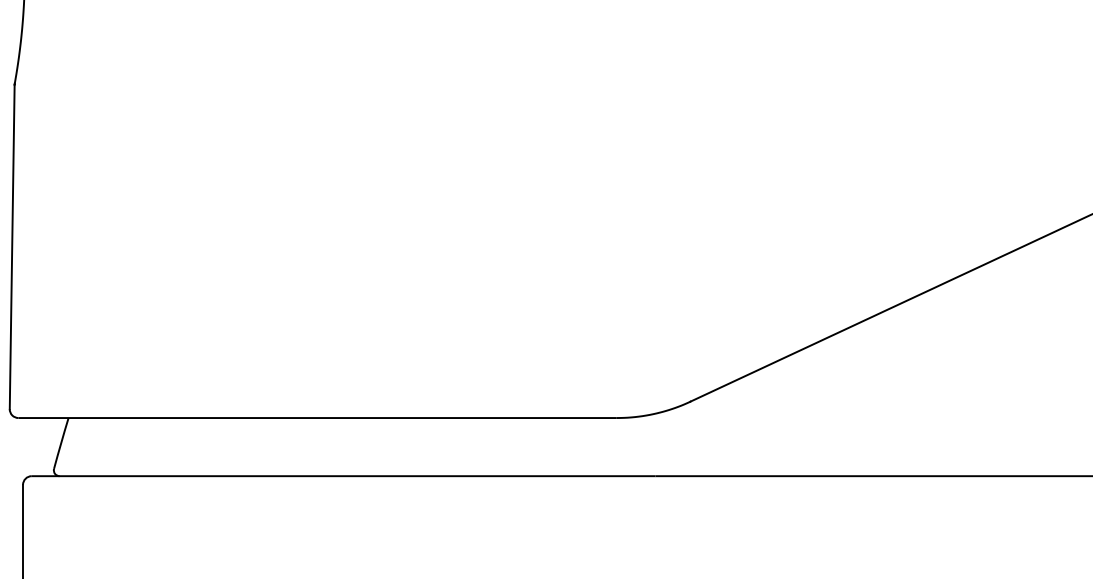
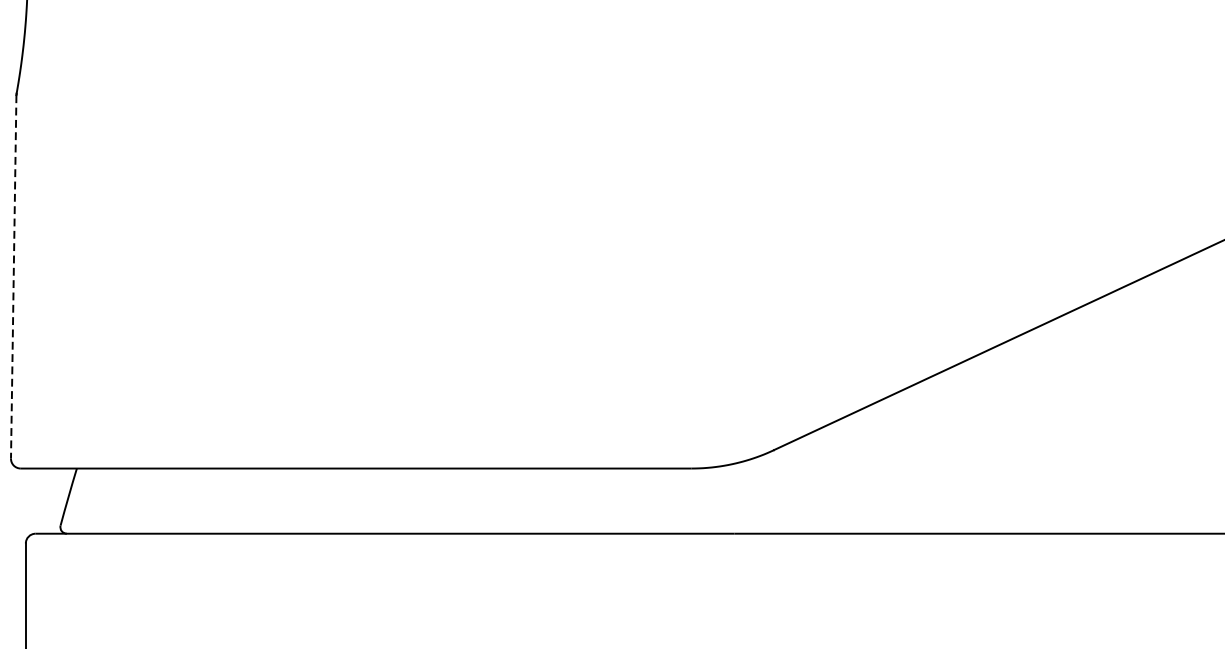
line: (12, 247) -> (14, 277), solid -> dashed

